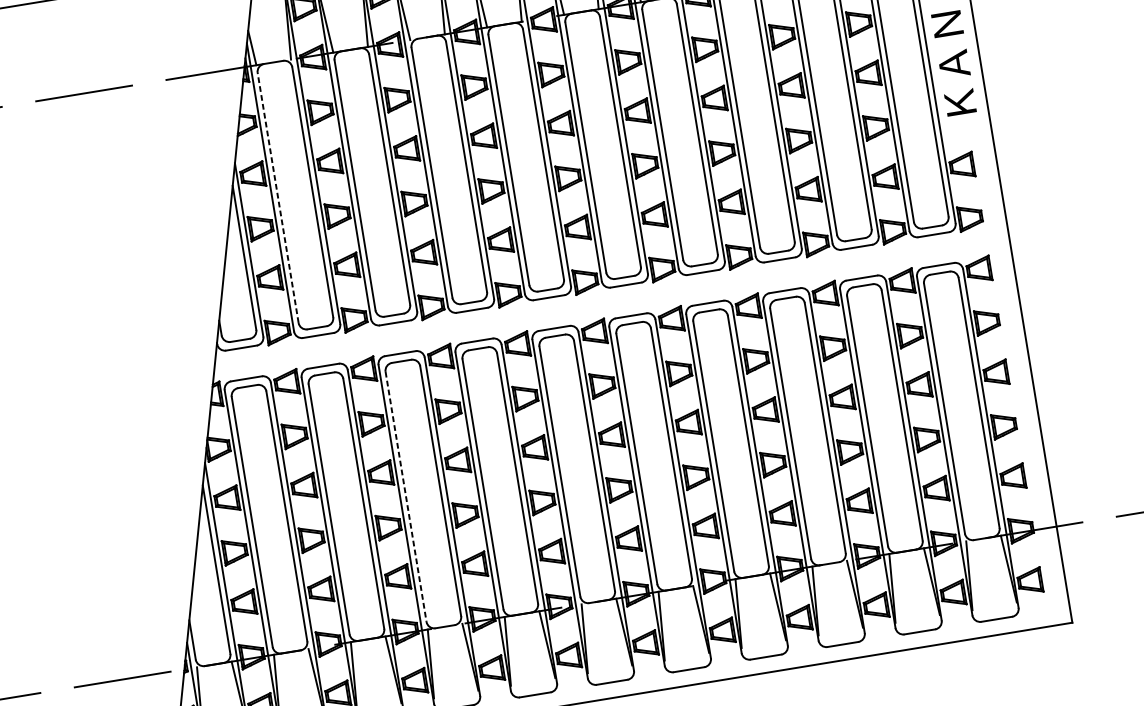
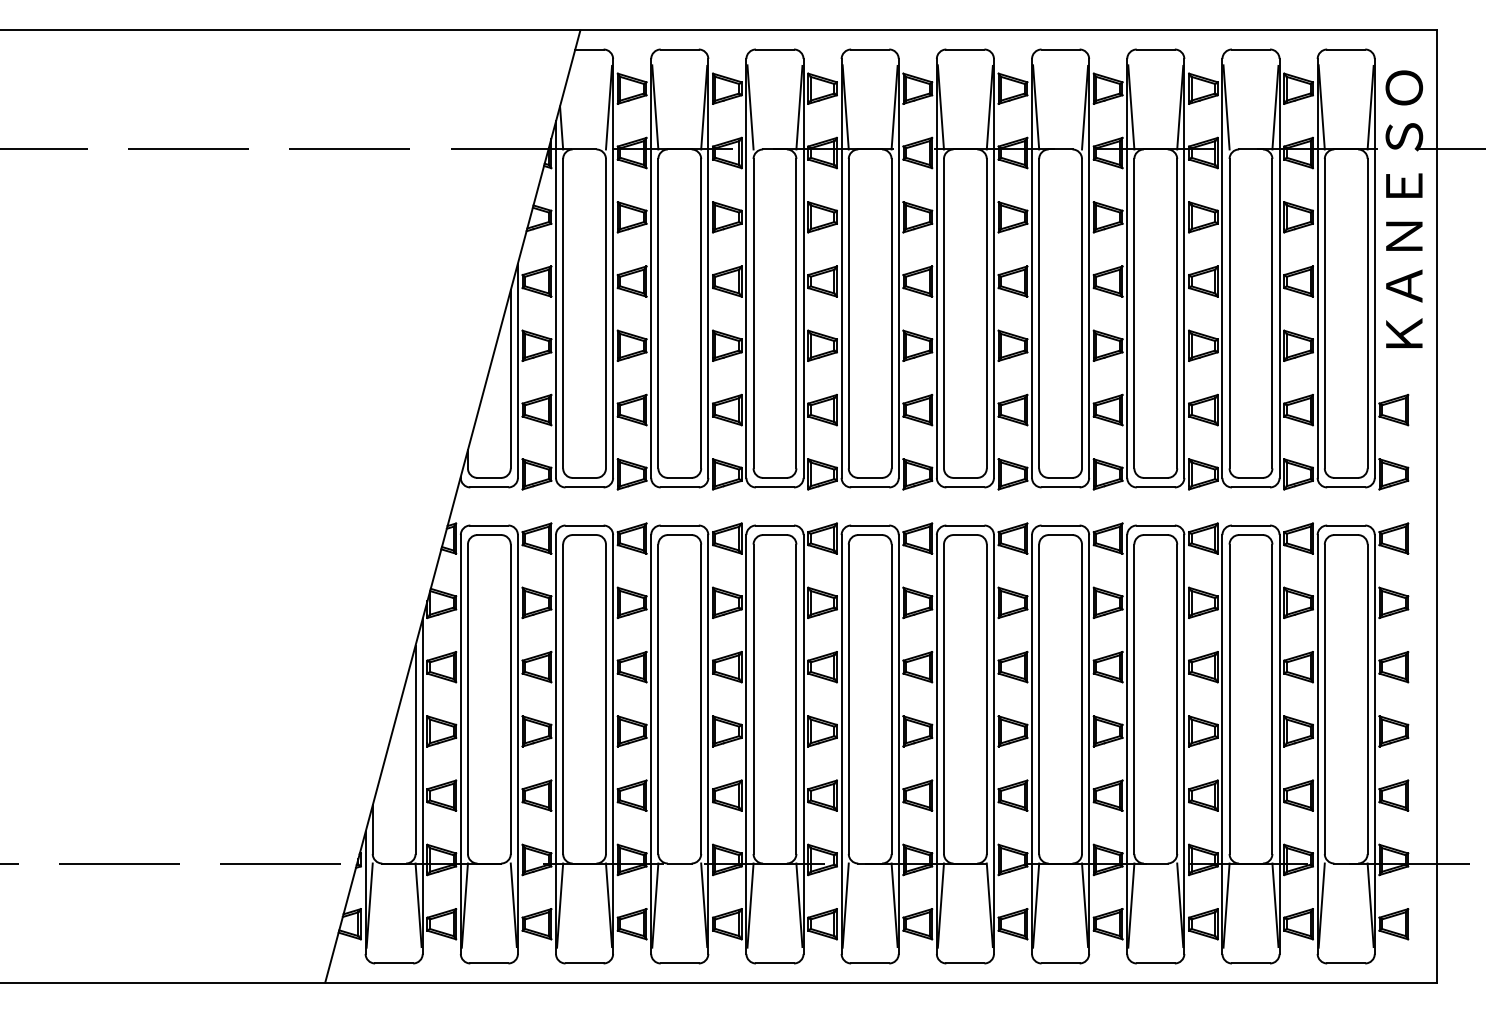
line: (278, 197) -> (563, 313), dashed -> solid
line: (406, 497) -> (658, 699), dashed -> solid

